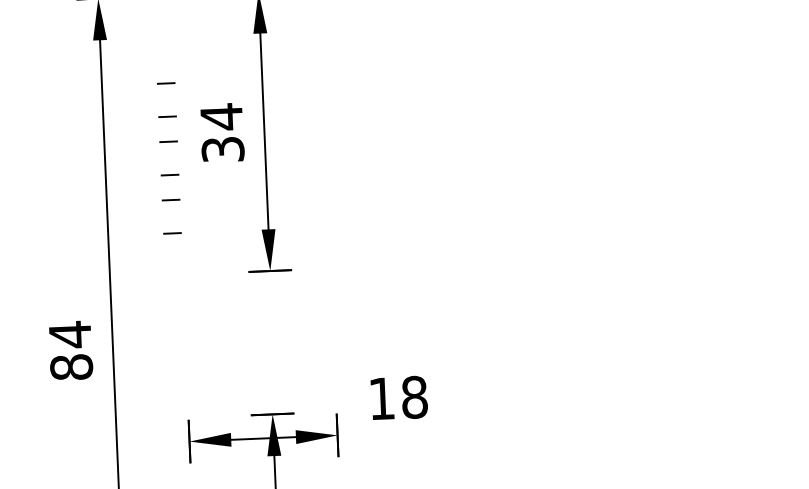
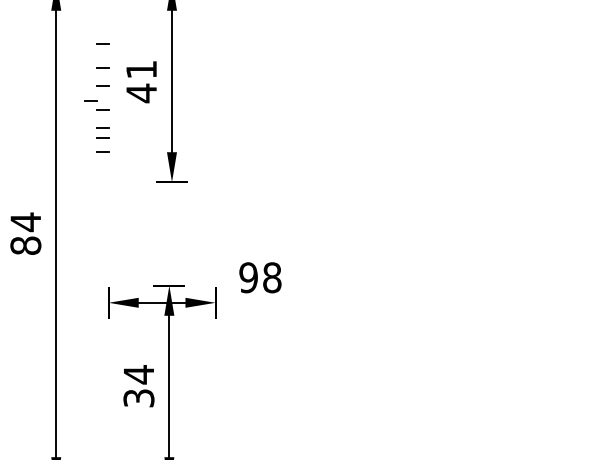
text: (222, 133) -> (141, 81), 34 -> 41
line: (152, 162) -> (90, 100), added
line: (171, 213) -> (102, 137), added
text: (381, 398) -> (248, 277), 18 -> 98

